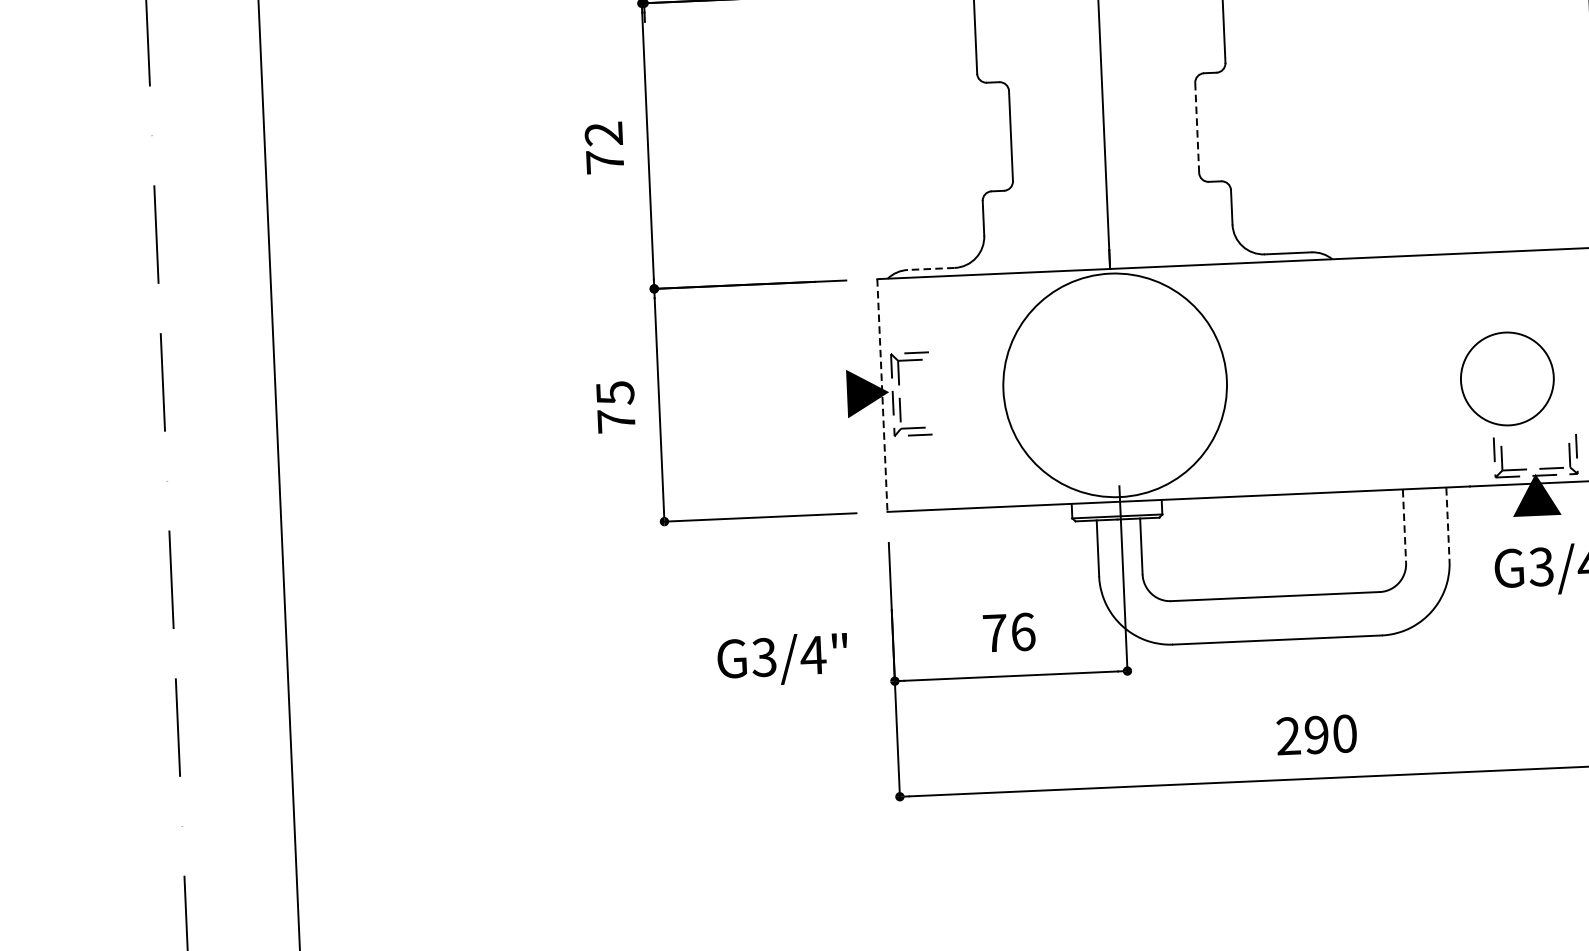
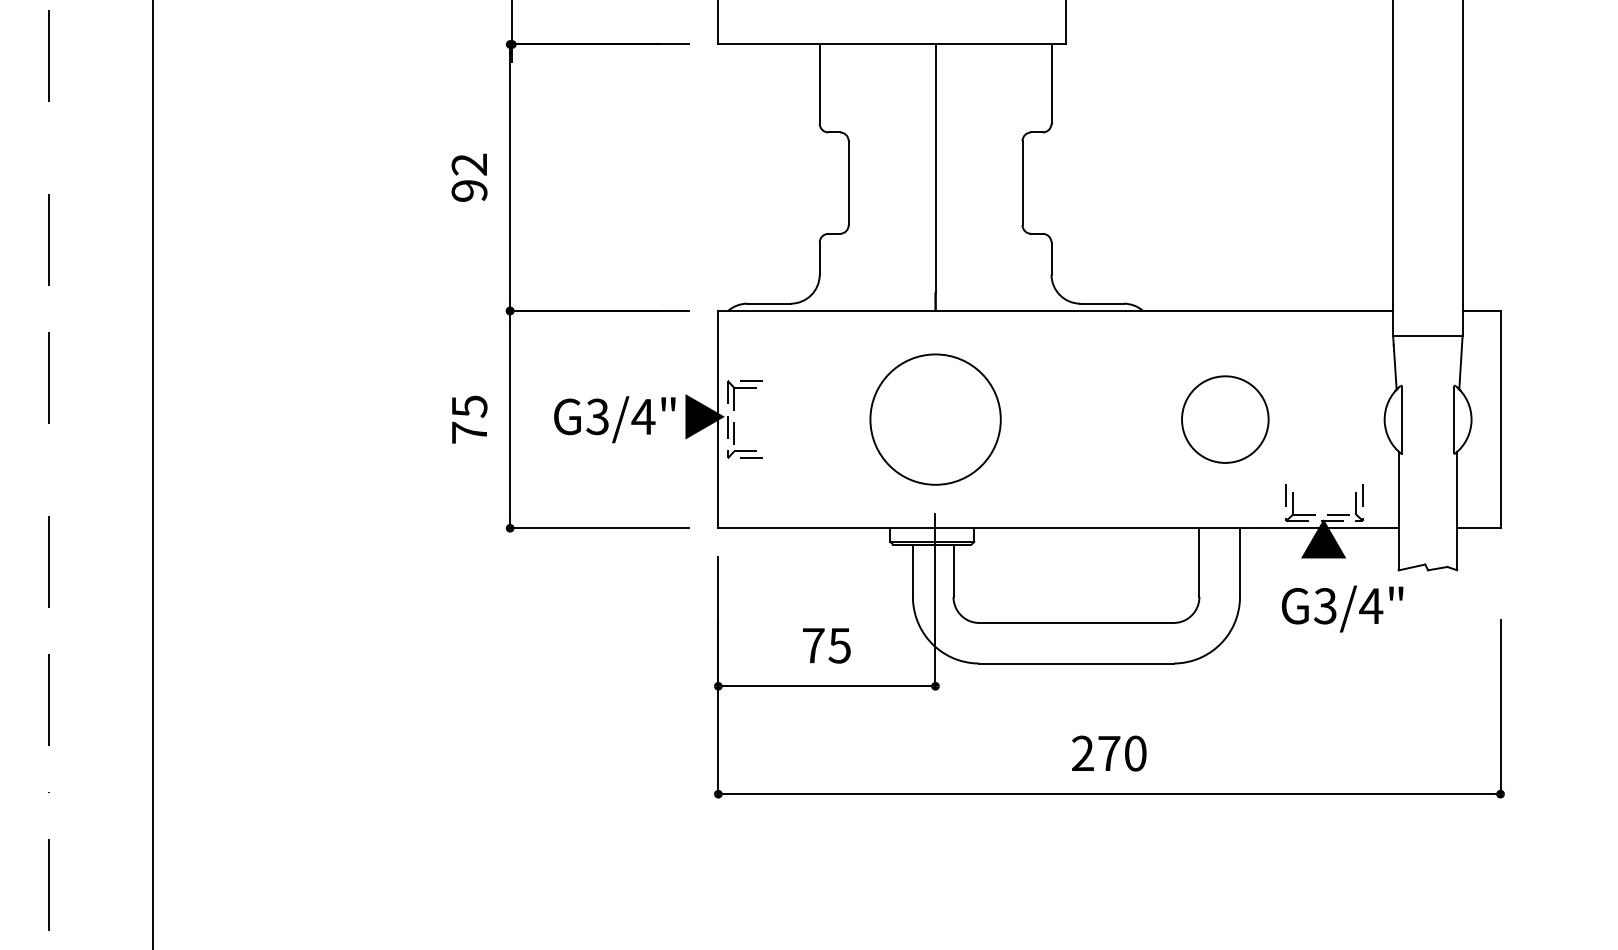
line: (1197, 128) -> (1022, 183), dashed -> solid
text: (605, 161) -> (469, 190), 72 -> 92
line: (931, 268) -> (769, 303), dashed -> solid
circle: (1507, 378) -> (1225, 419), moved
circle: (1115, 385) -> (935, 419), size x0.62
line: (882, 395) -> (718, 419), dashed -> solid
line: (1448, 525) -> (1240, 563), dashed -> solid
line: (1404, 527) -> (1199, 563), dashed -> solid
text: (1022, 631) -> (839, 645), 76 -> 75
text: (782, 659) -> (614, 419), moved
text: (1317, 734) -> (1109, 753), 290 -> 270

